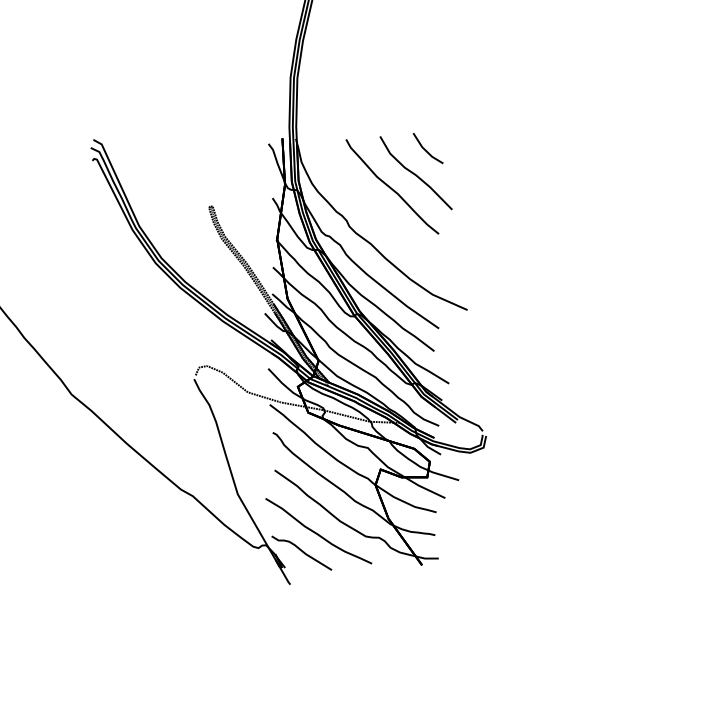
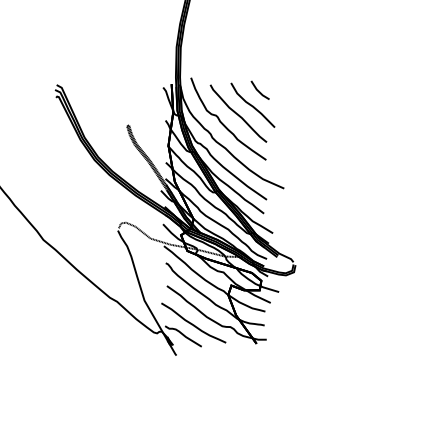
curve: (367, 203) -> (223, 123), added

